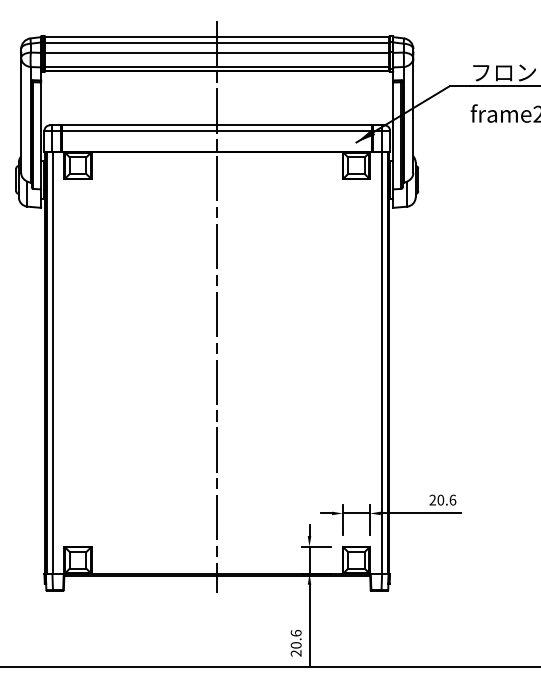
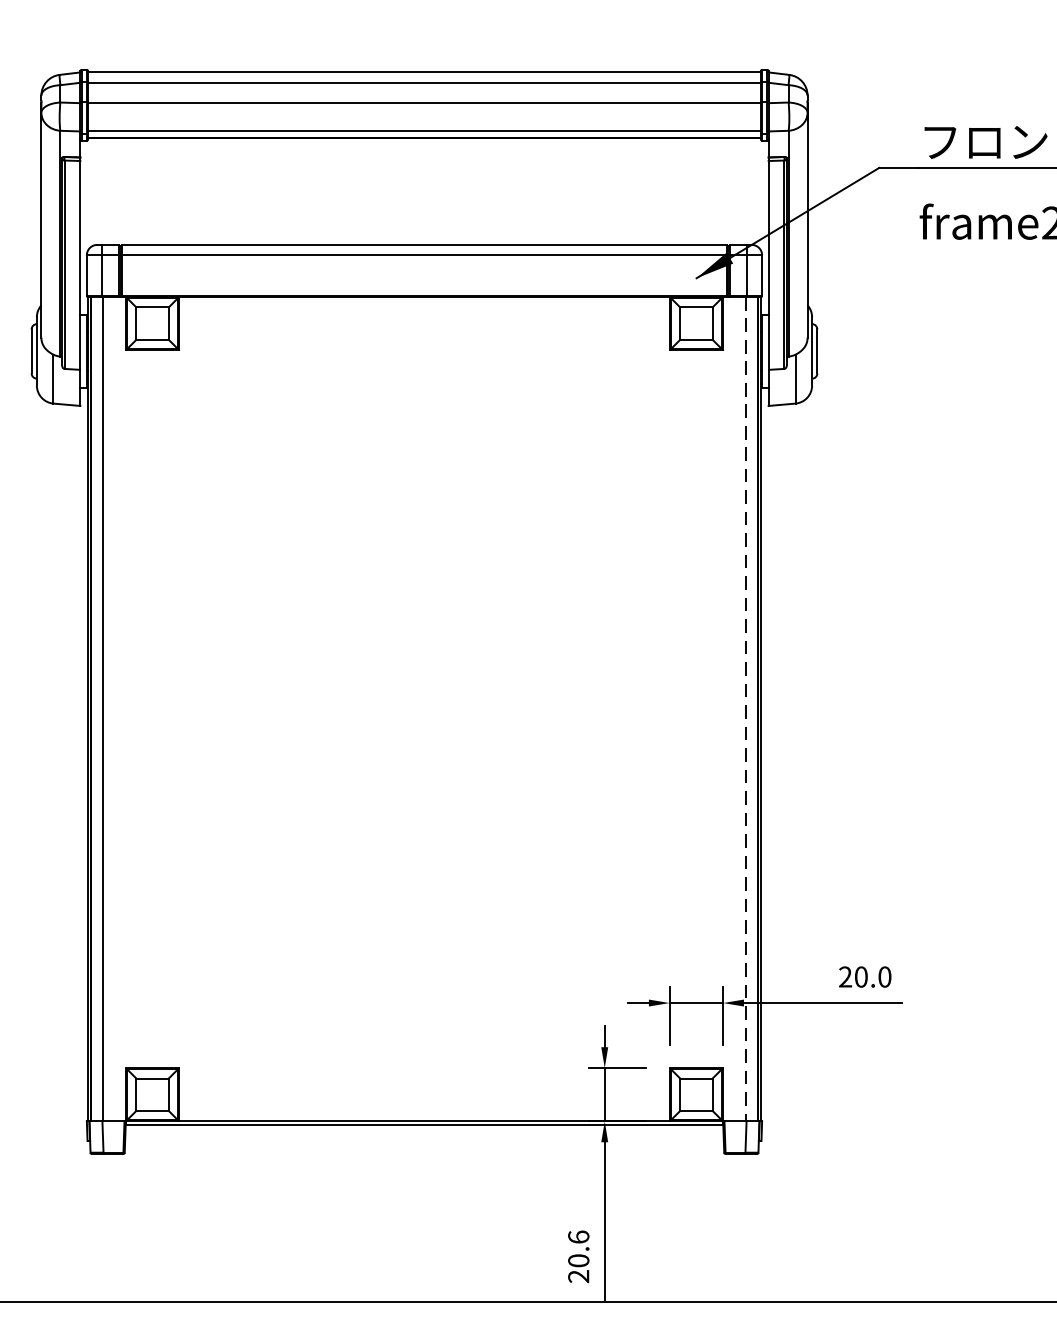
line: (217, 306) -> (424, 598), removed
line: (381, 363) -> (745, 710), solid -> dashed
text: (452, 499) -> (884, 975), 20.6 -> 20.0

